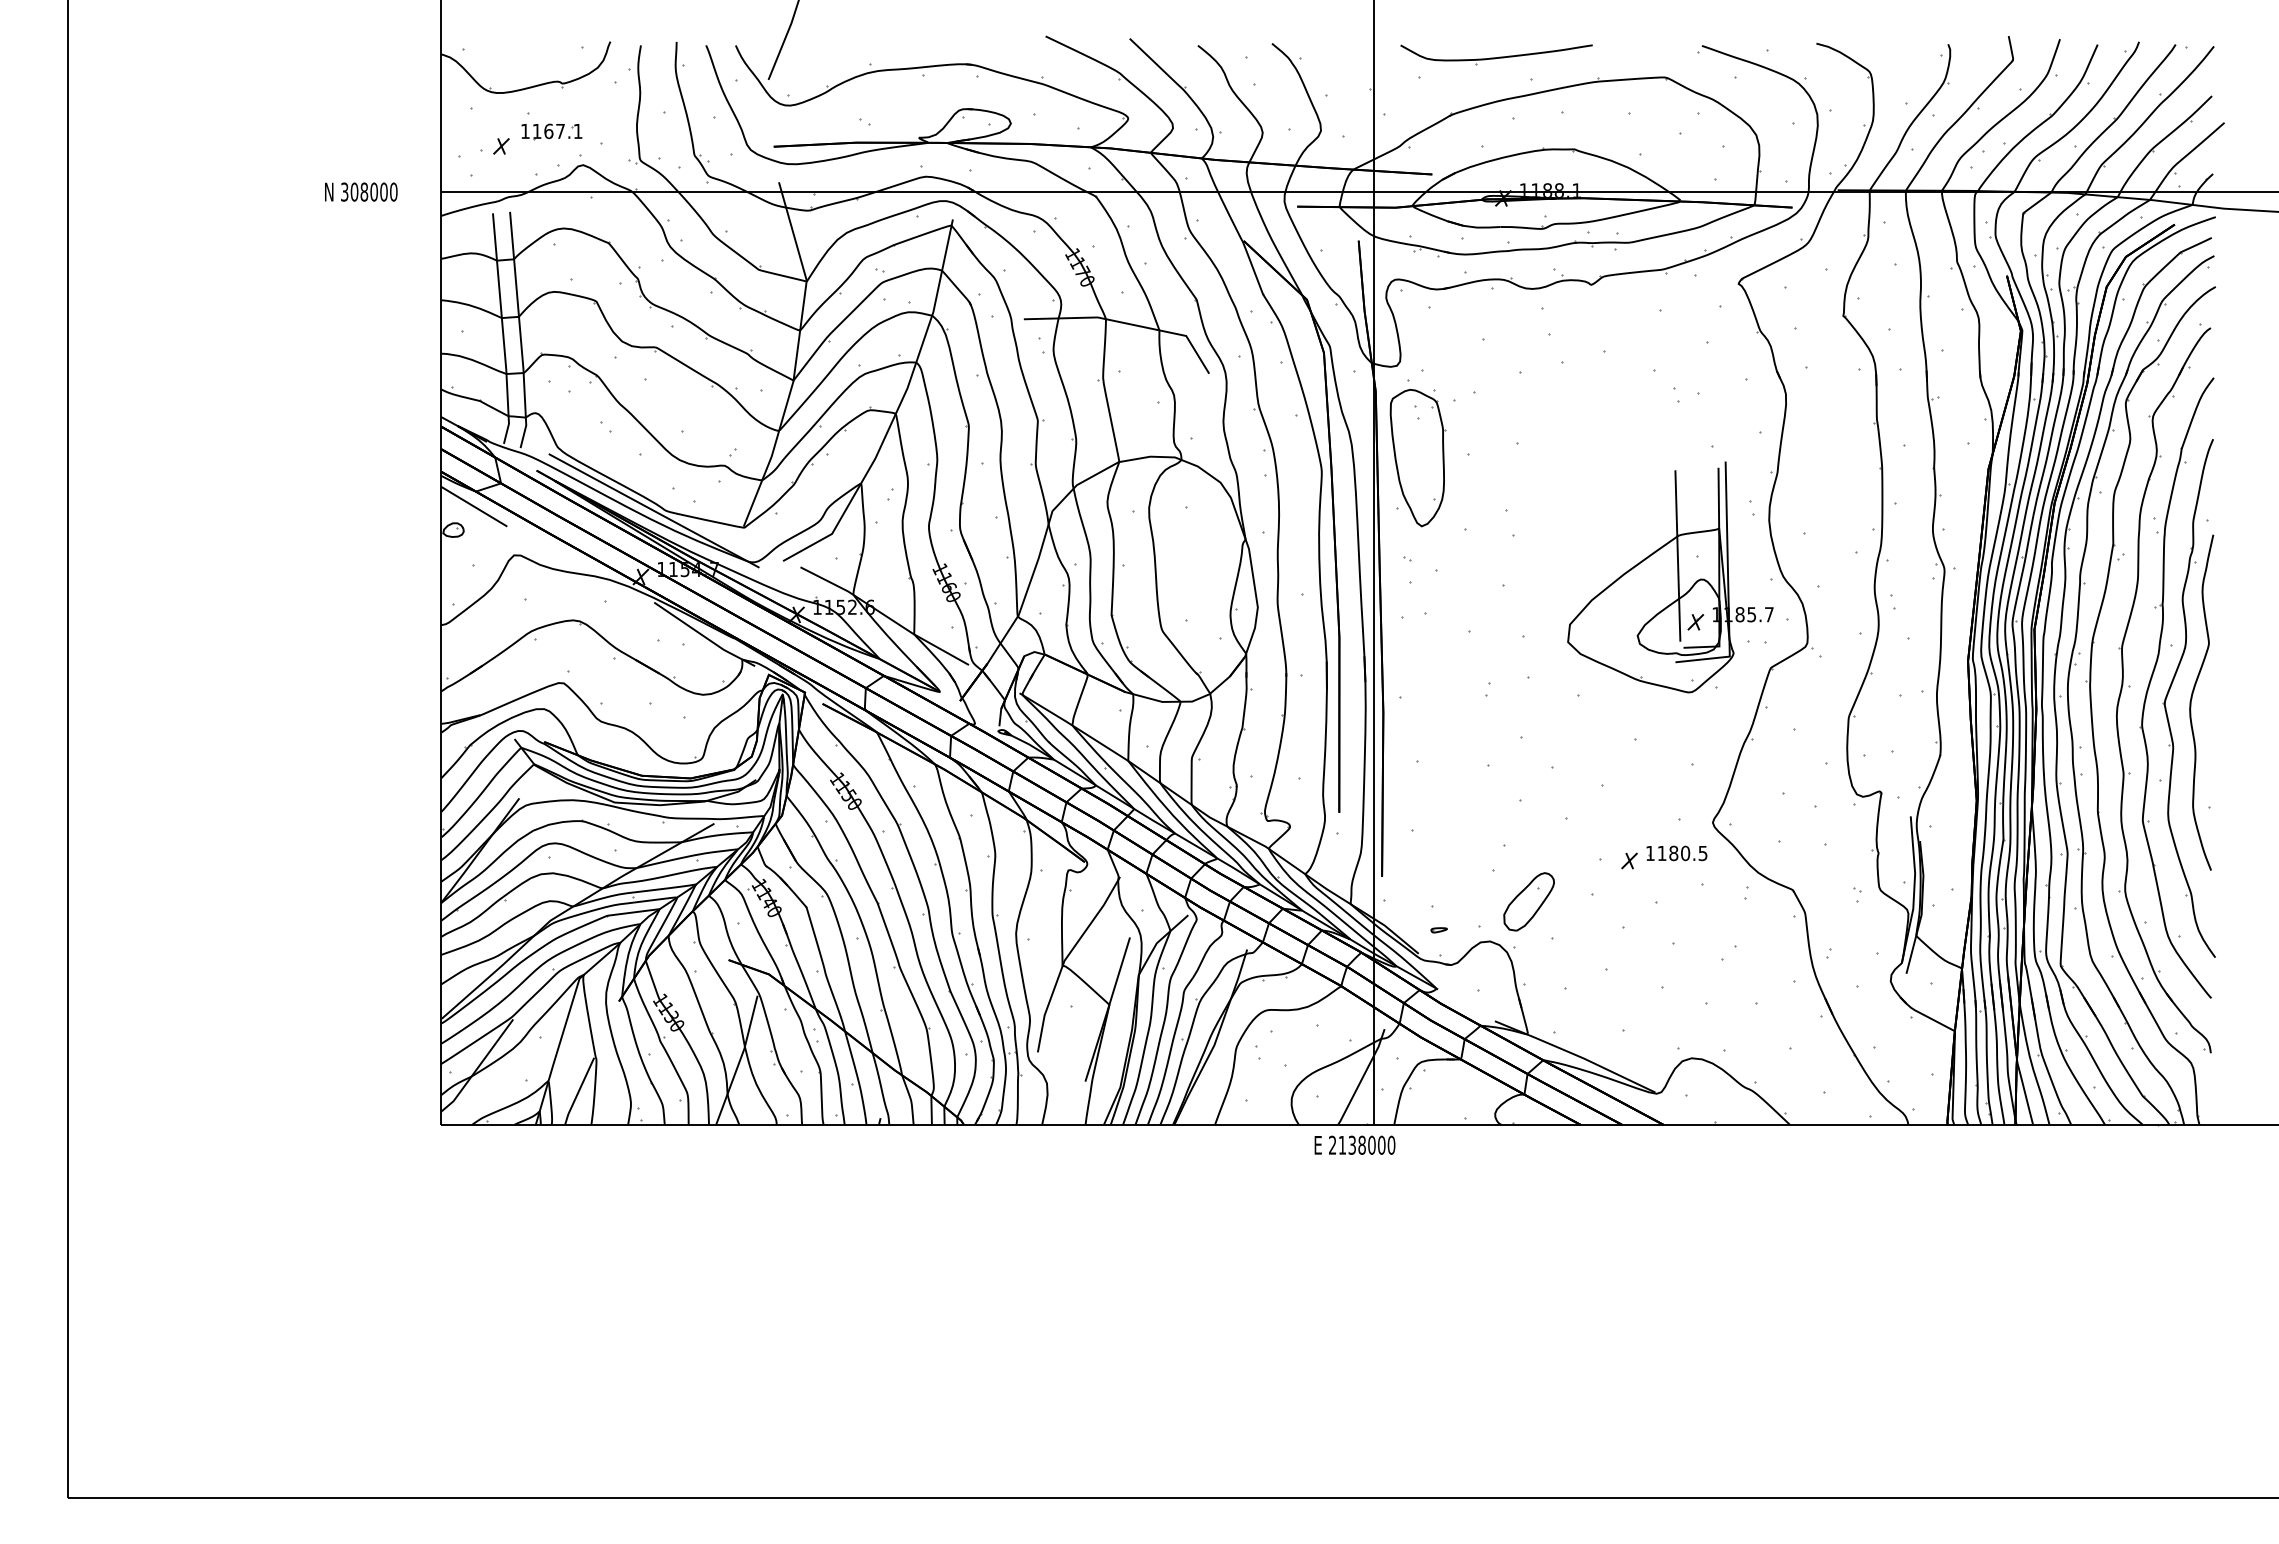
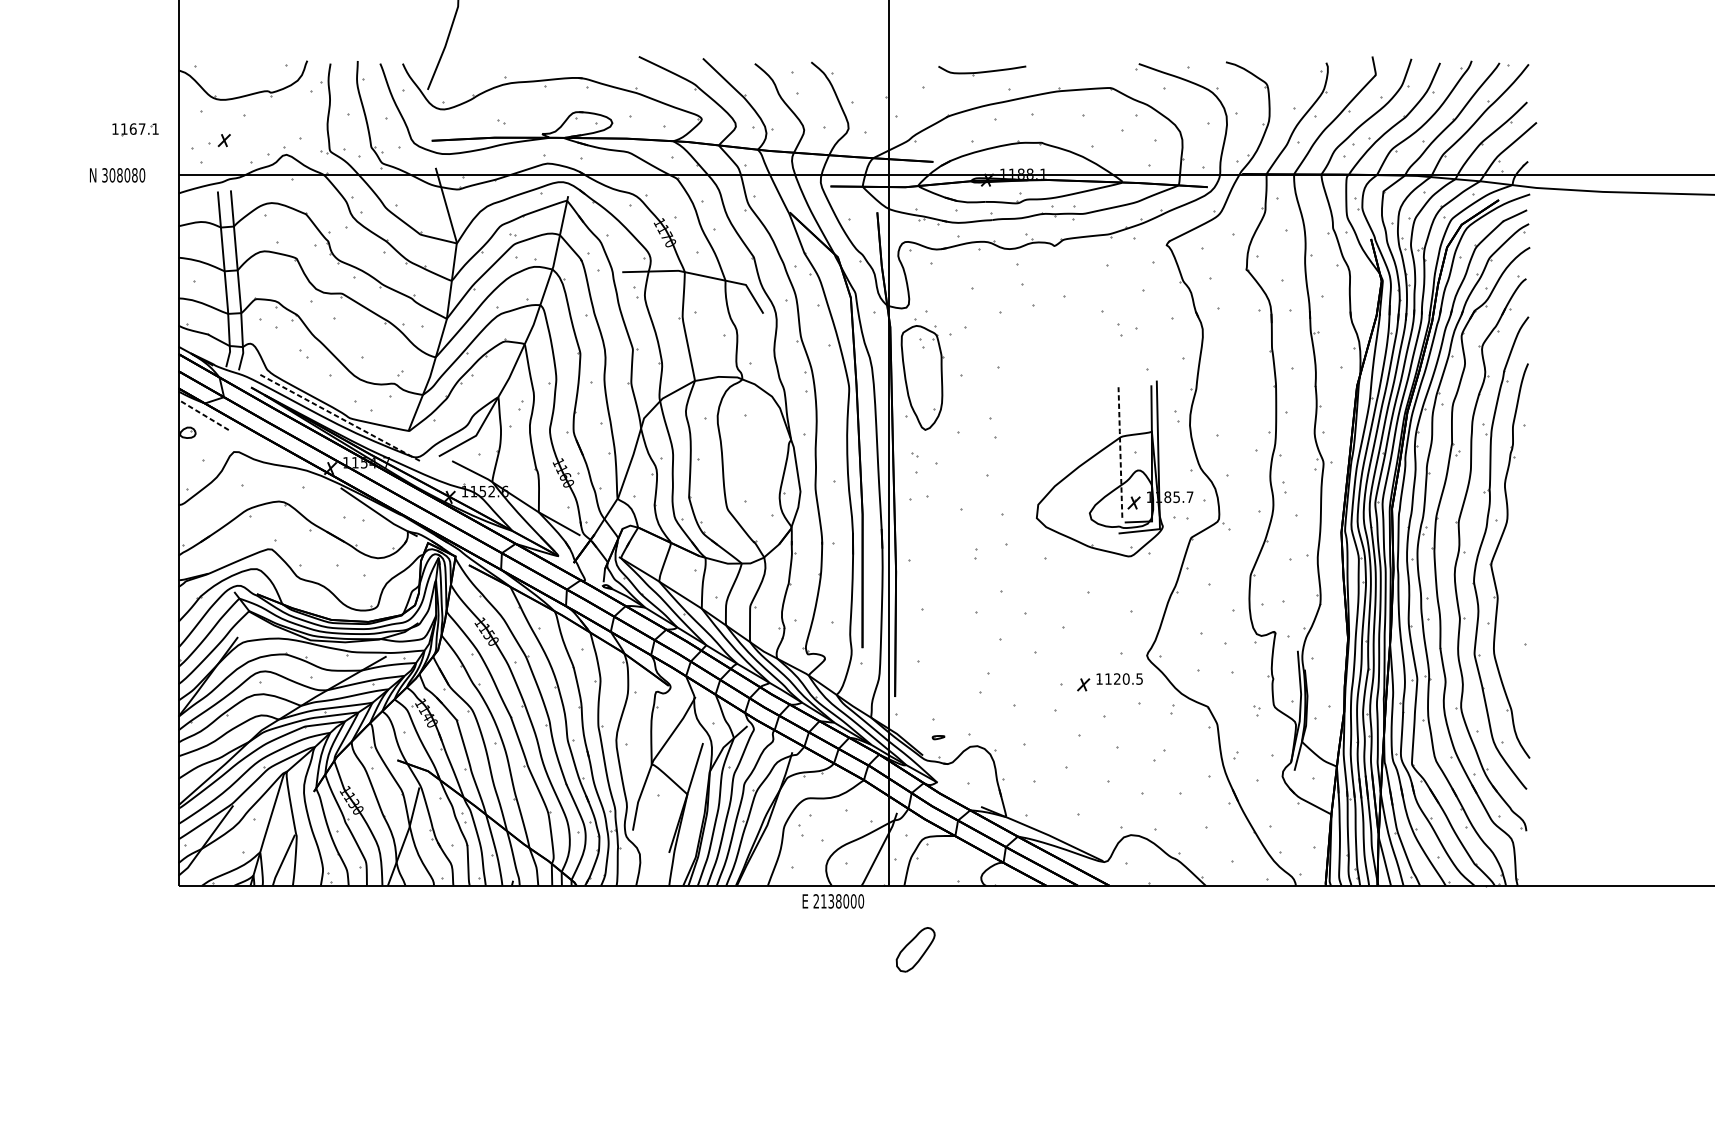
part: (1496, 54) -> (982, 70), size x0.6
part: (551, 131) -> (135, 129), moved
text: (383, 192) -> (134, 175), 308000 -> 308080
line: (473, 506) -> (203, 414), solid -> dashed
line: (654, 511) -> (340, 418), solid -> dashed
line: (1677, 554) -> (1120, 451), solid -> dashed
curve: (2192, 699) -> (1512, 561), removed
text: (1673, 853) -> (1117, 679), 1180.5 -> 1120.5
part: (1528, 901) -> (915, 949), moved
text: (1354, 1144) -> (832, 900), moved

